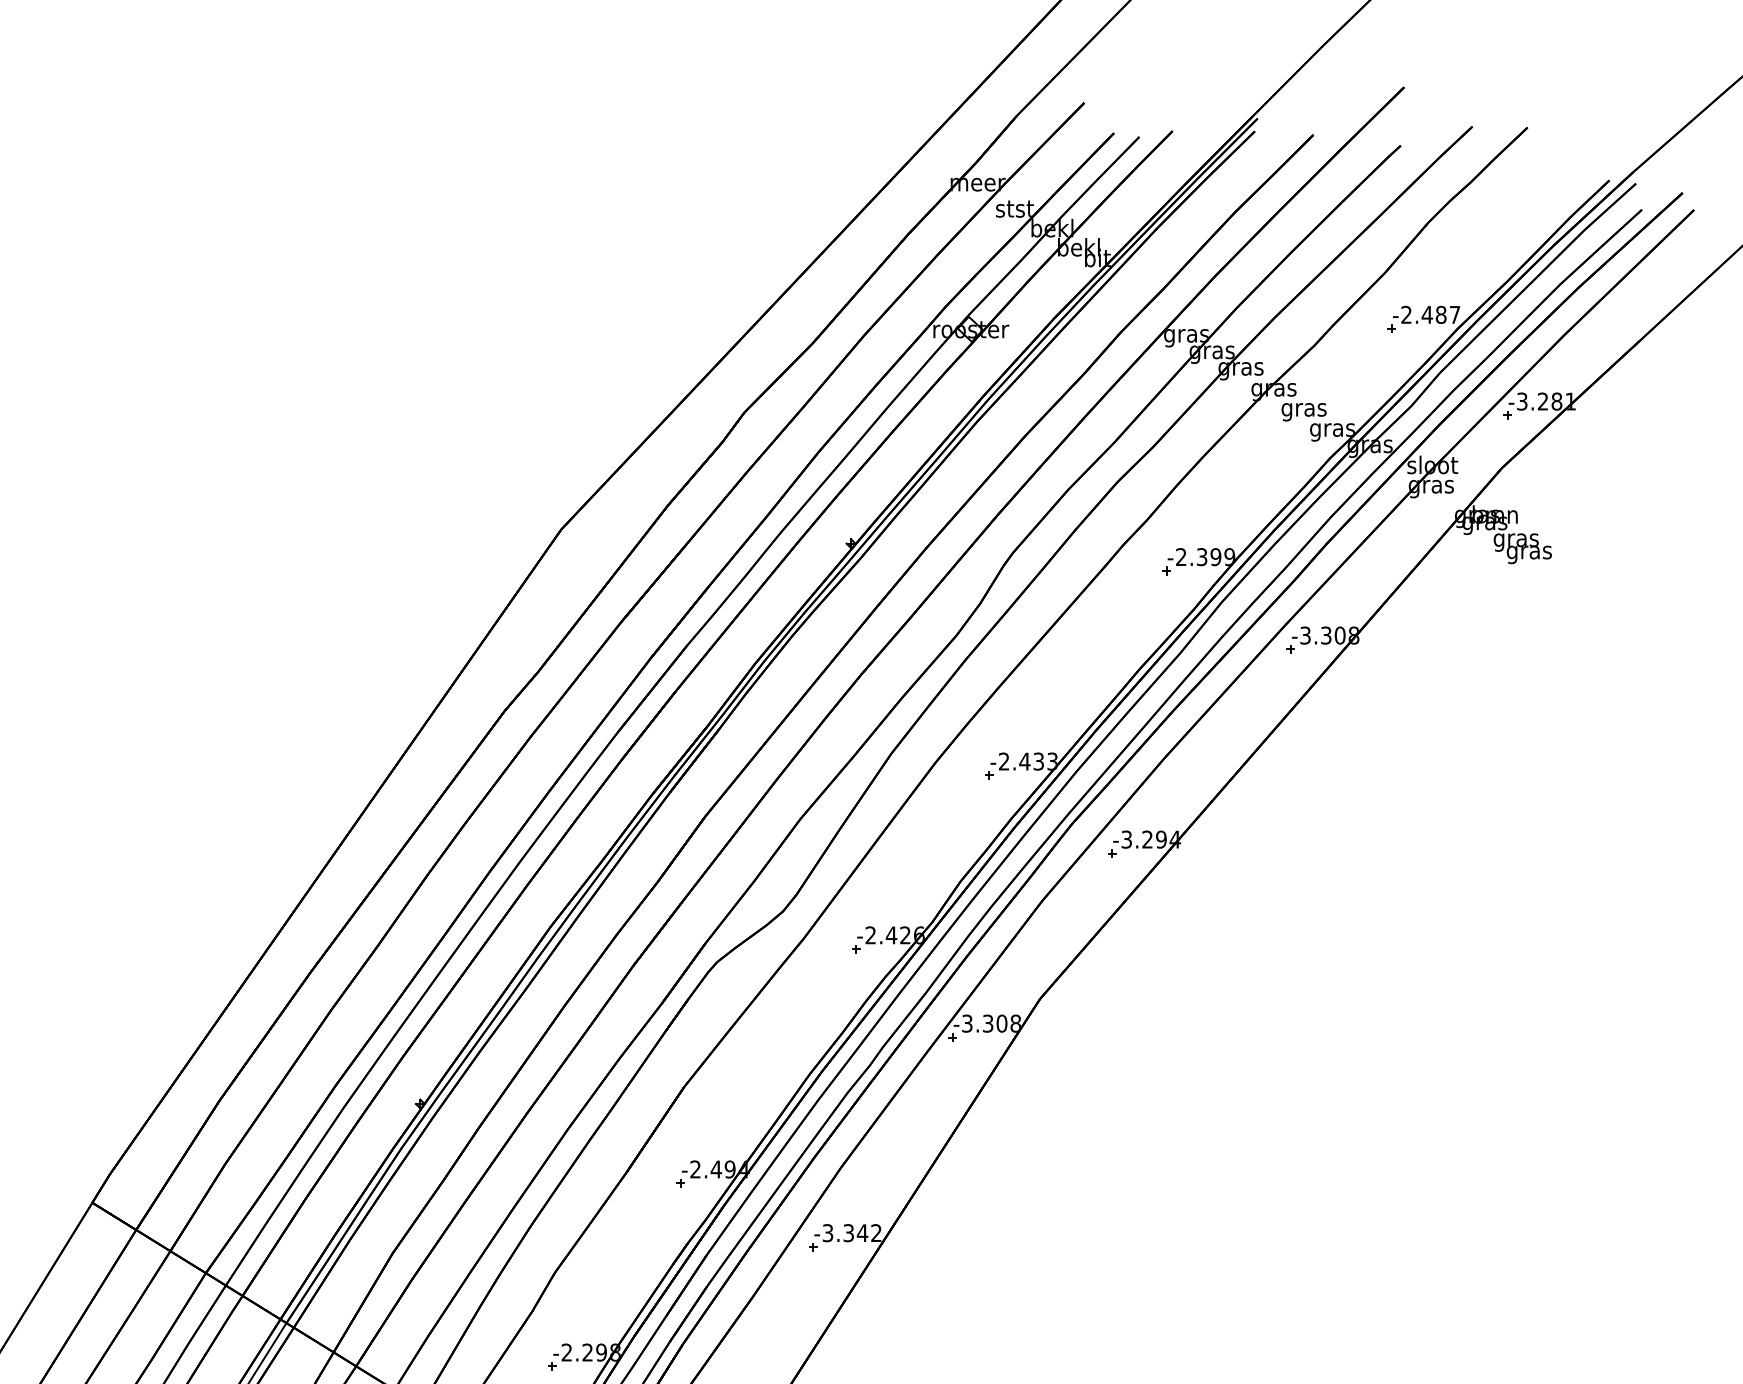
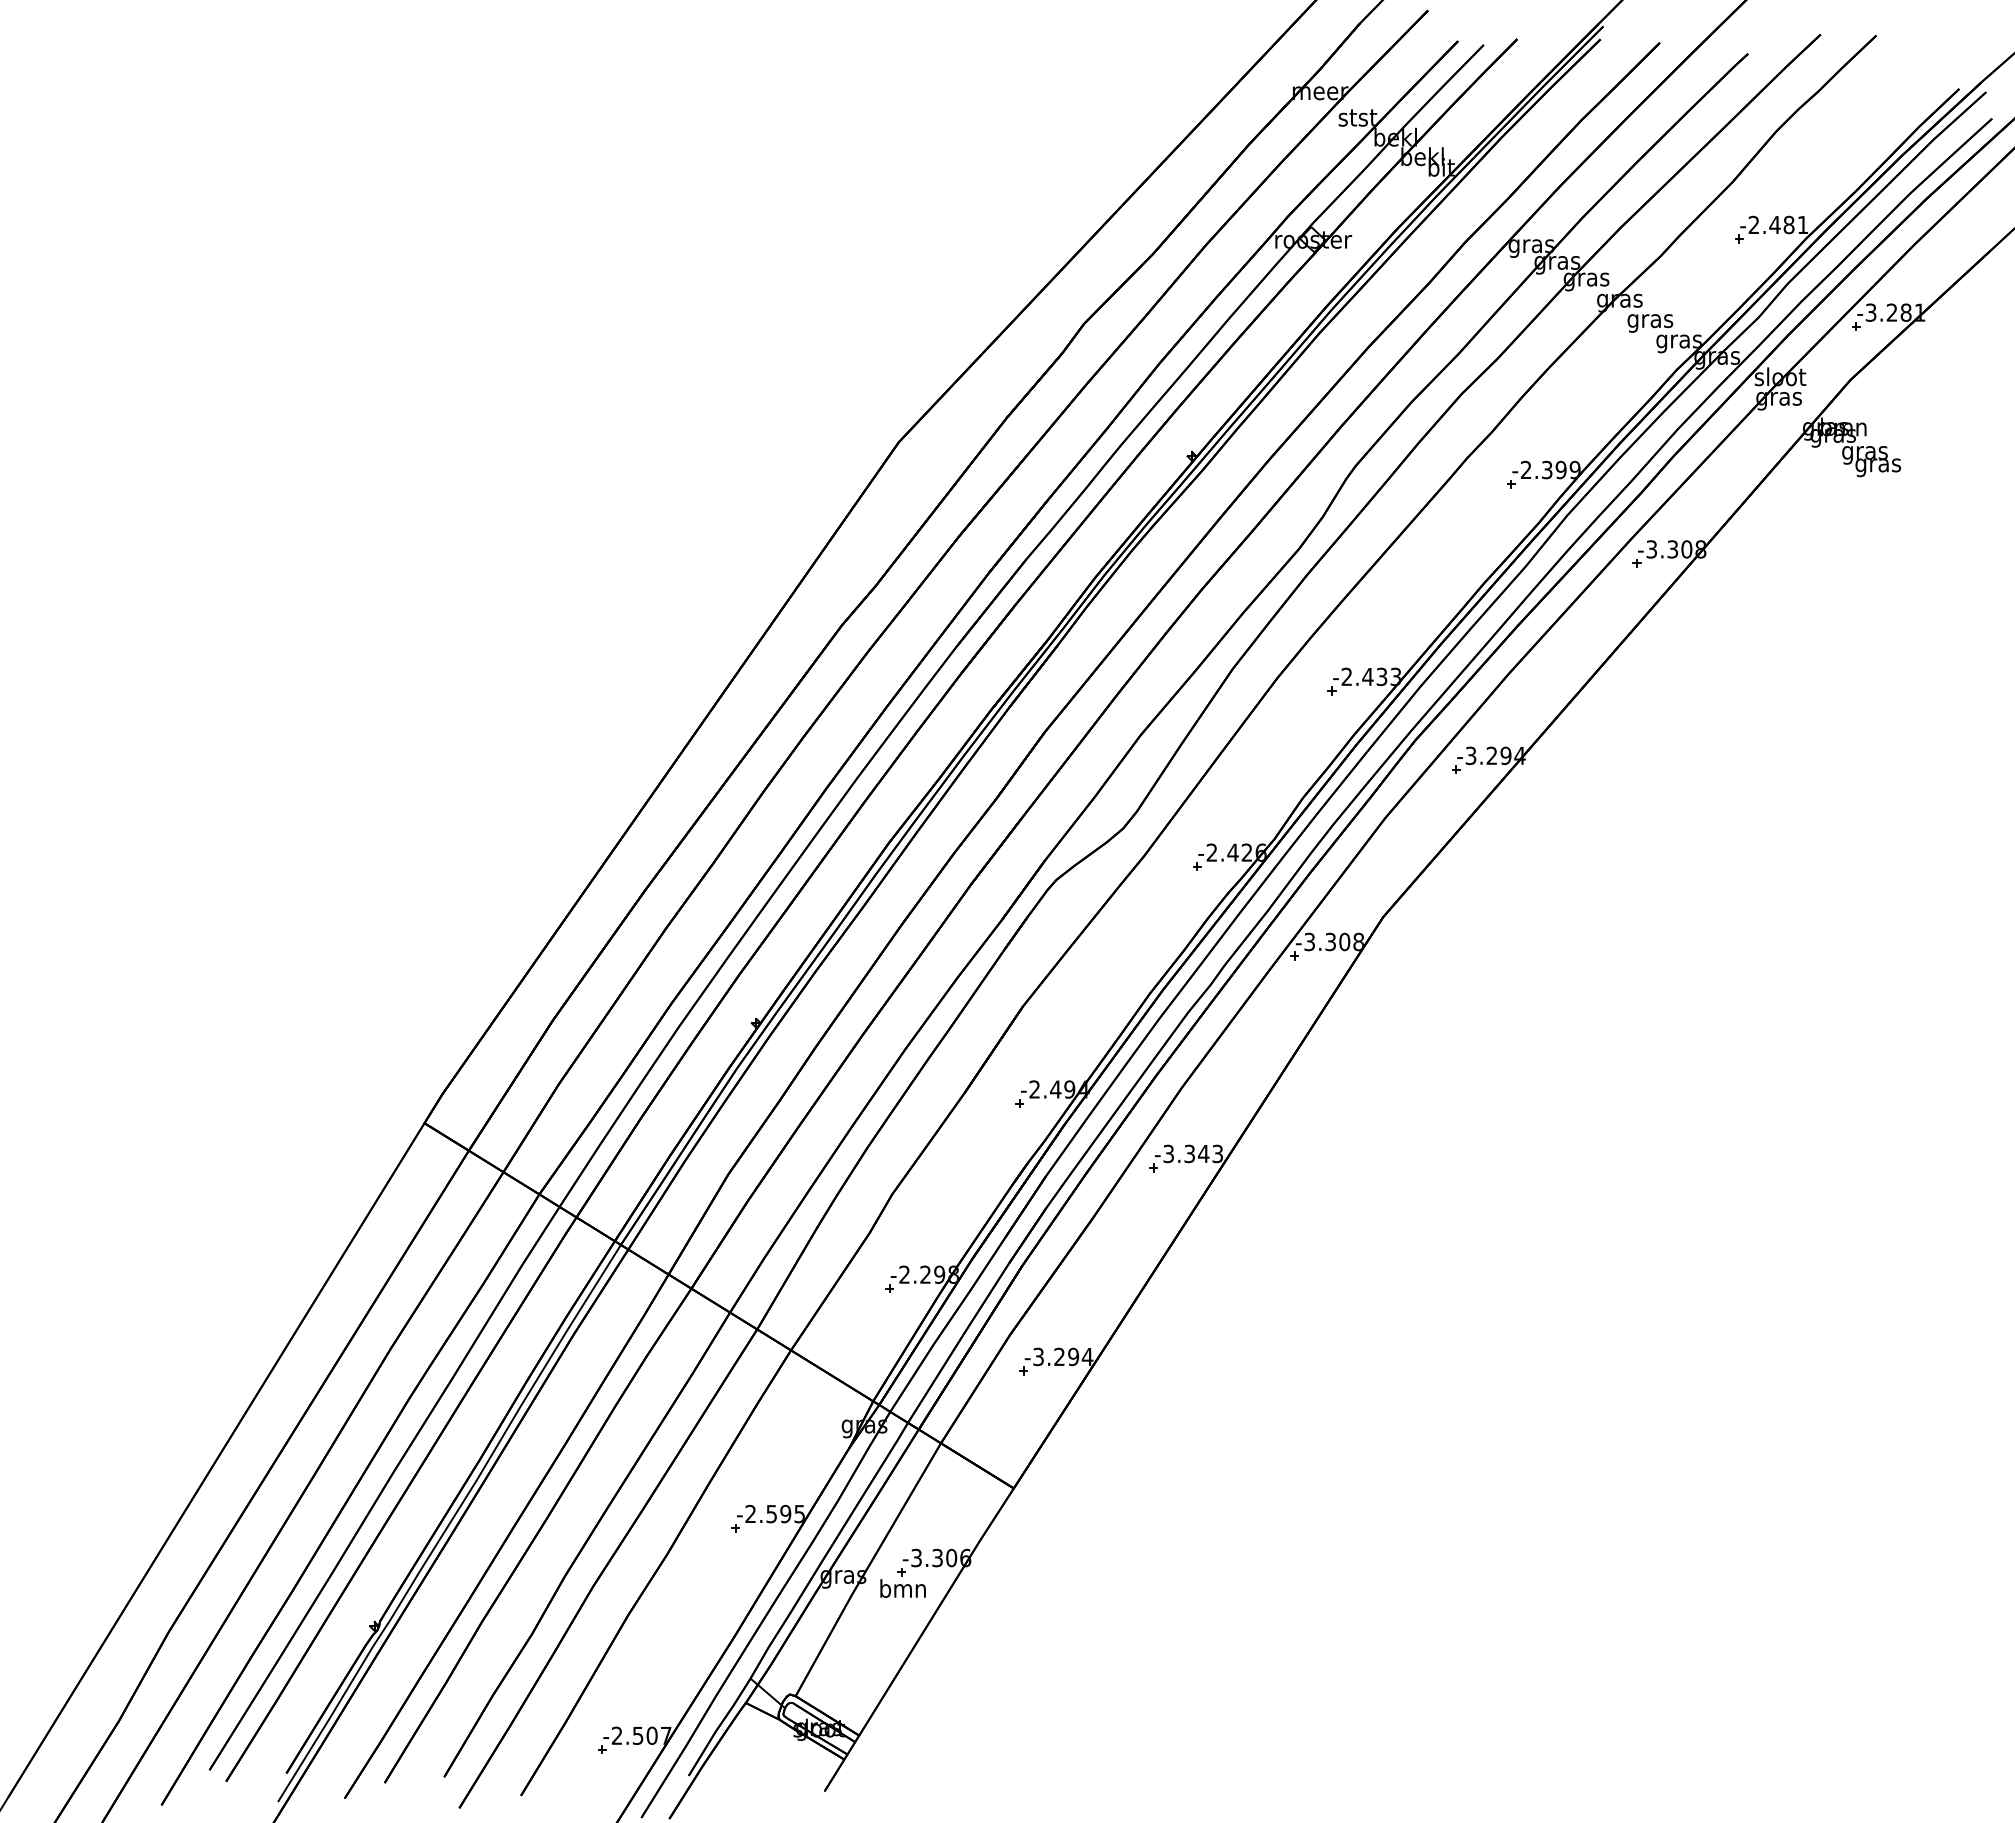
text: (1455, 314) -> (1803, 224), -2.487 -> -2.481
text: (876, 1233) -> (1217, 1154), -3.342 -> -3.343

